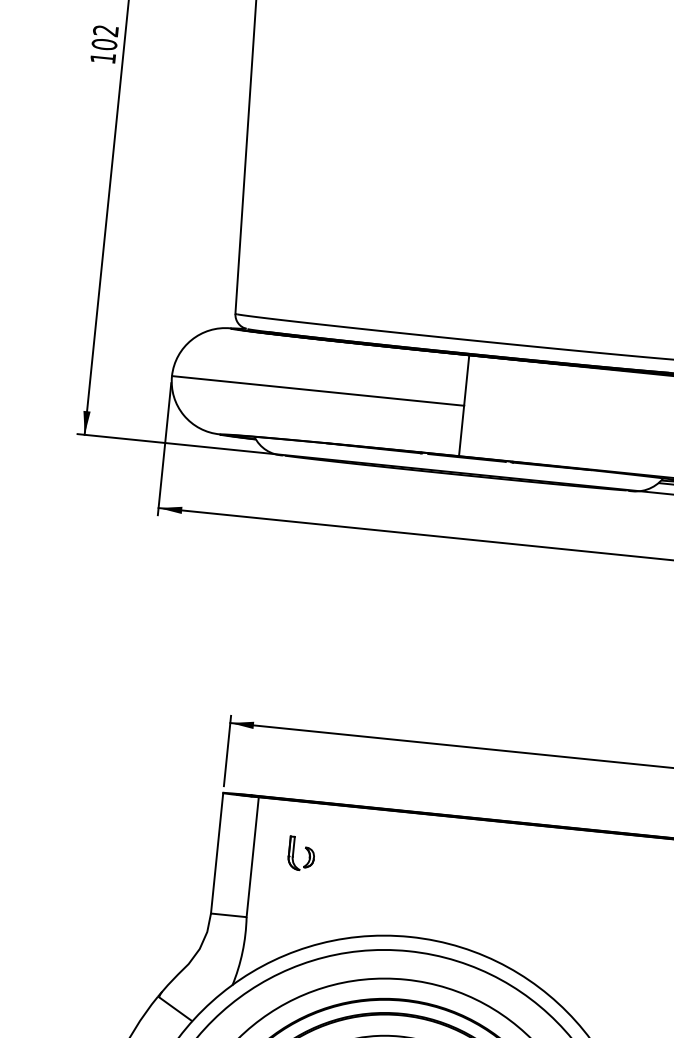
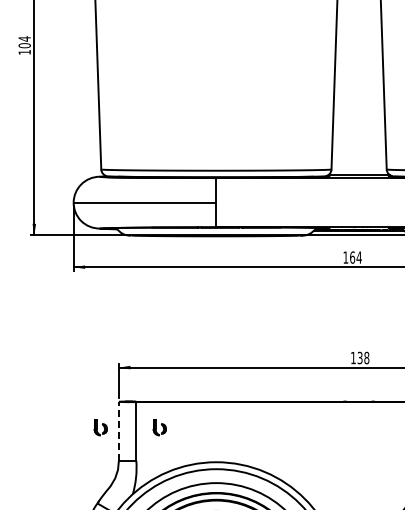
text: (105, 29) -> (24, 38), 102 -> 104
part: (180, 841) -> (100, 427), added
line: (216, 851) -> (118, 430), solid -> dashed

